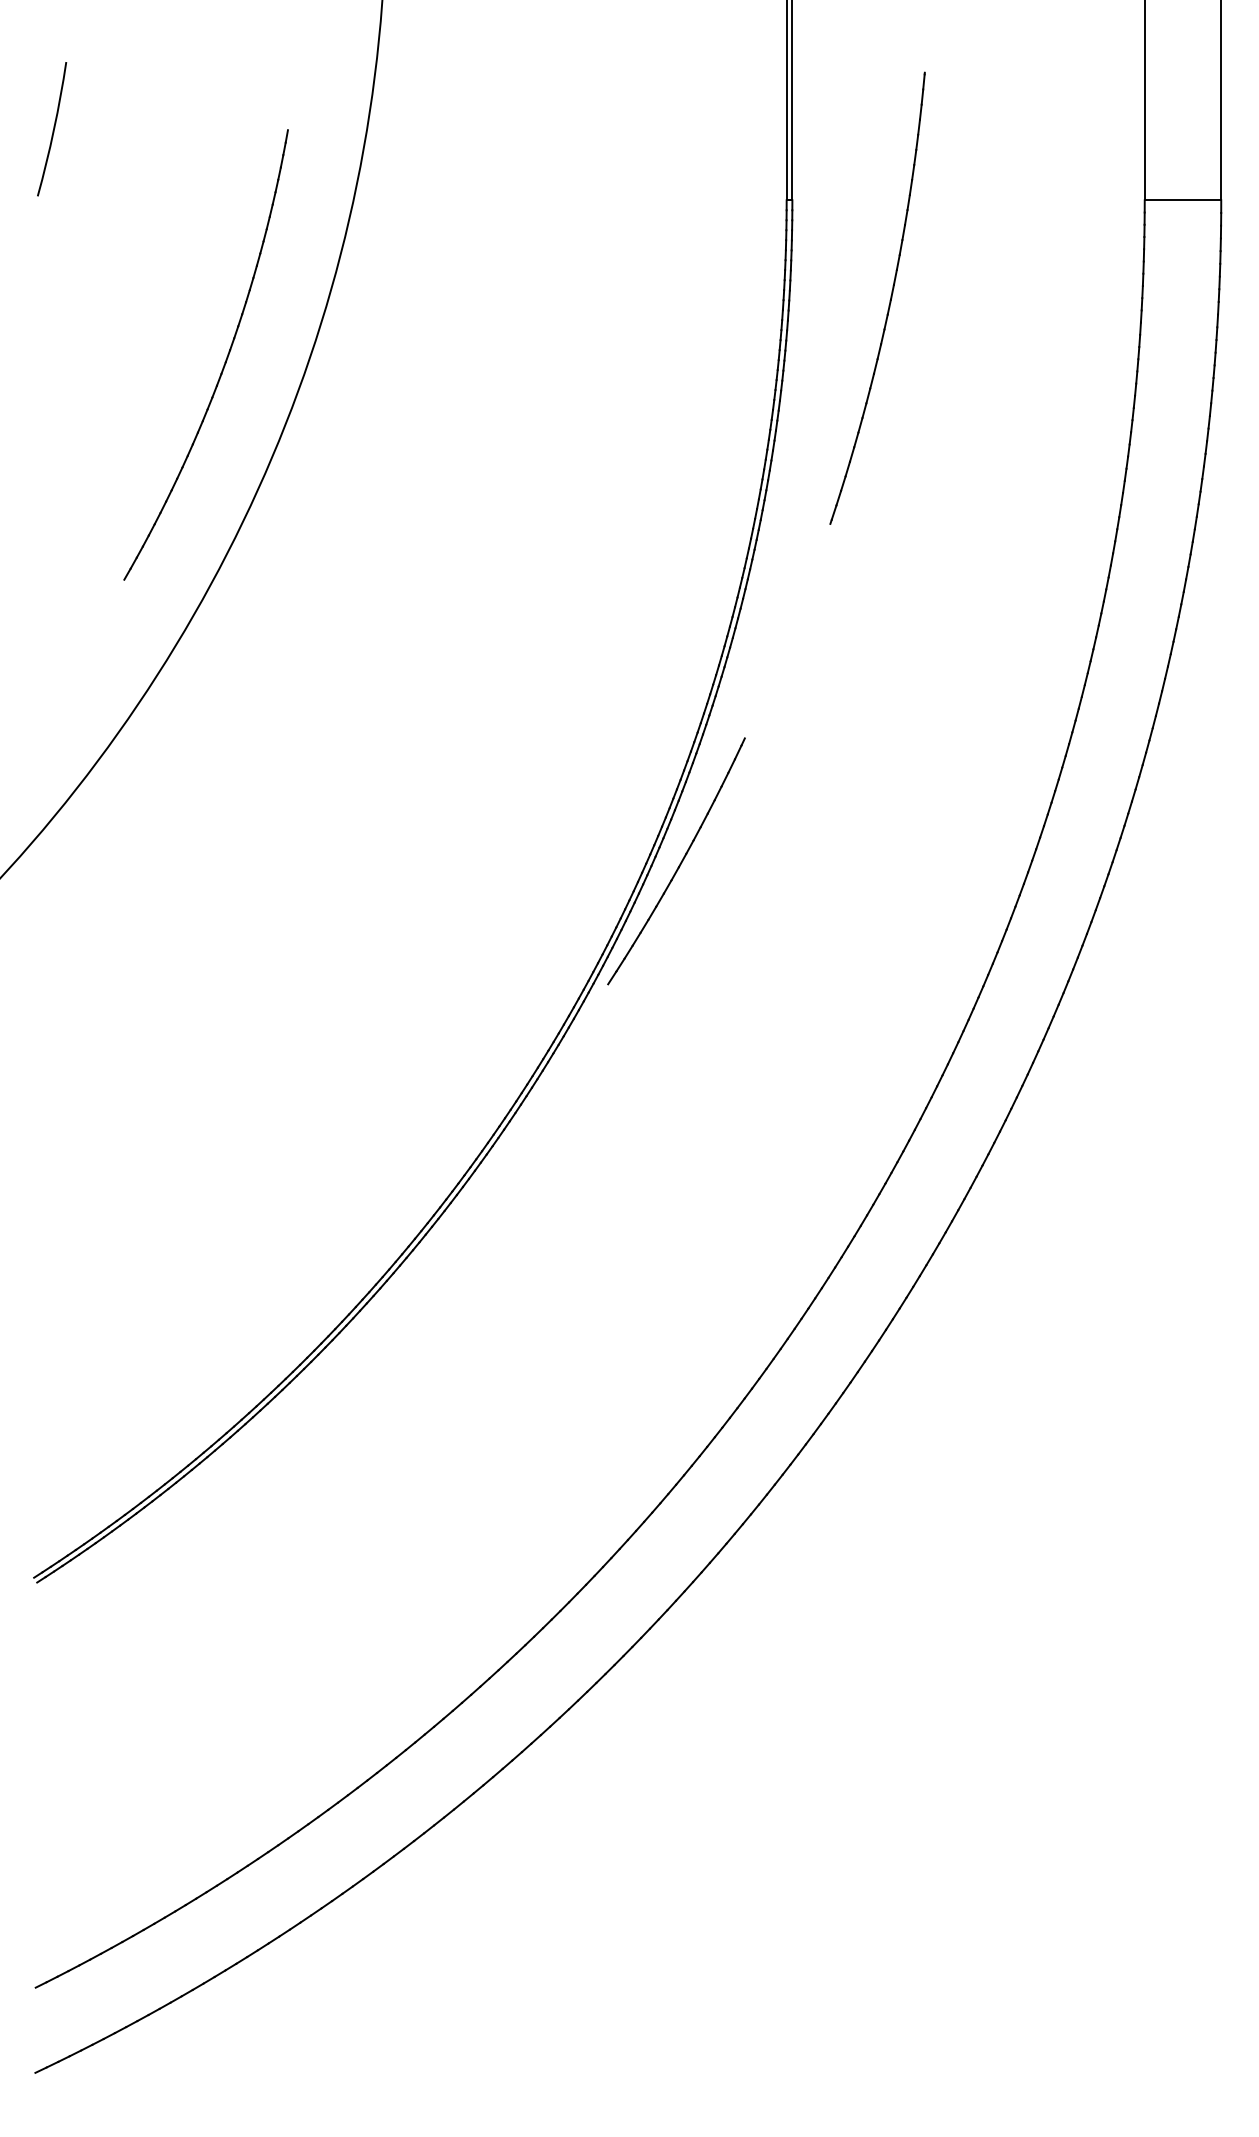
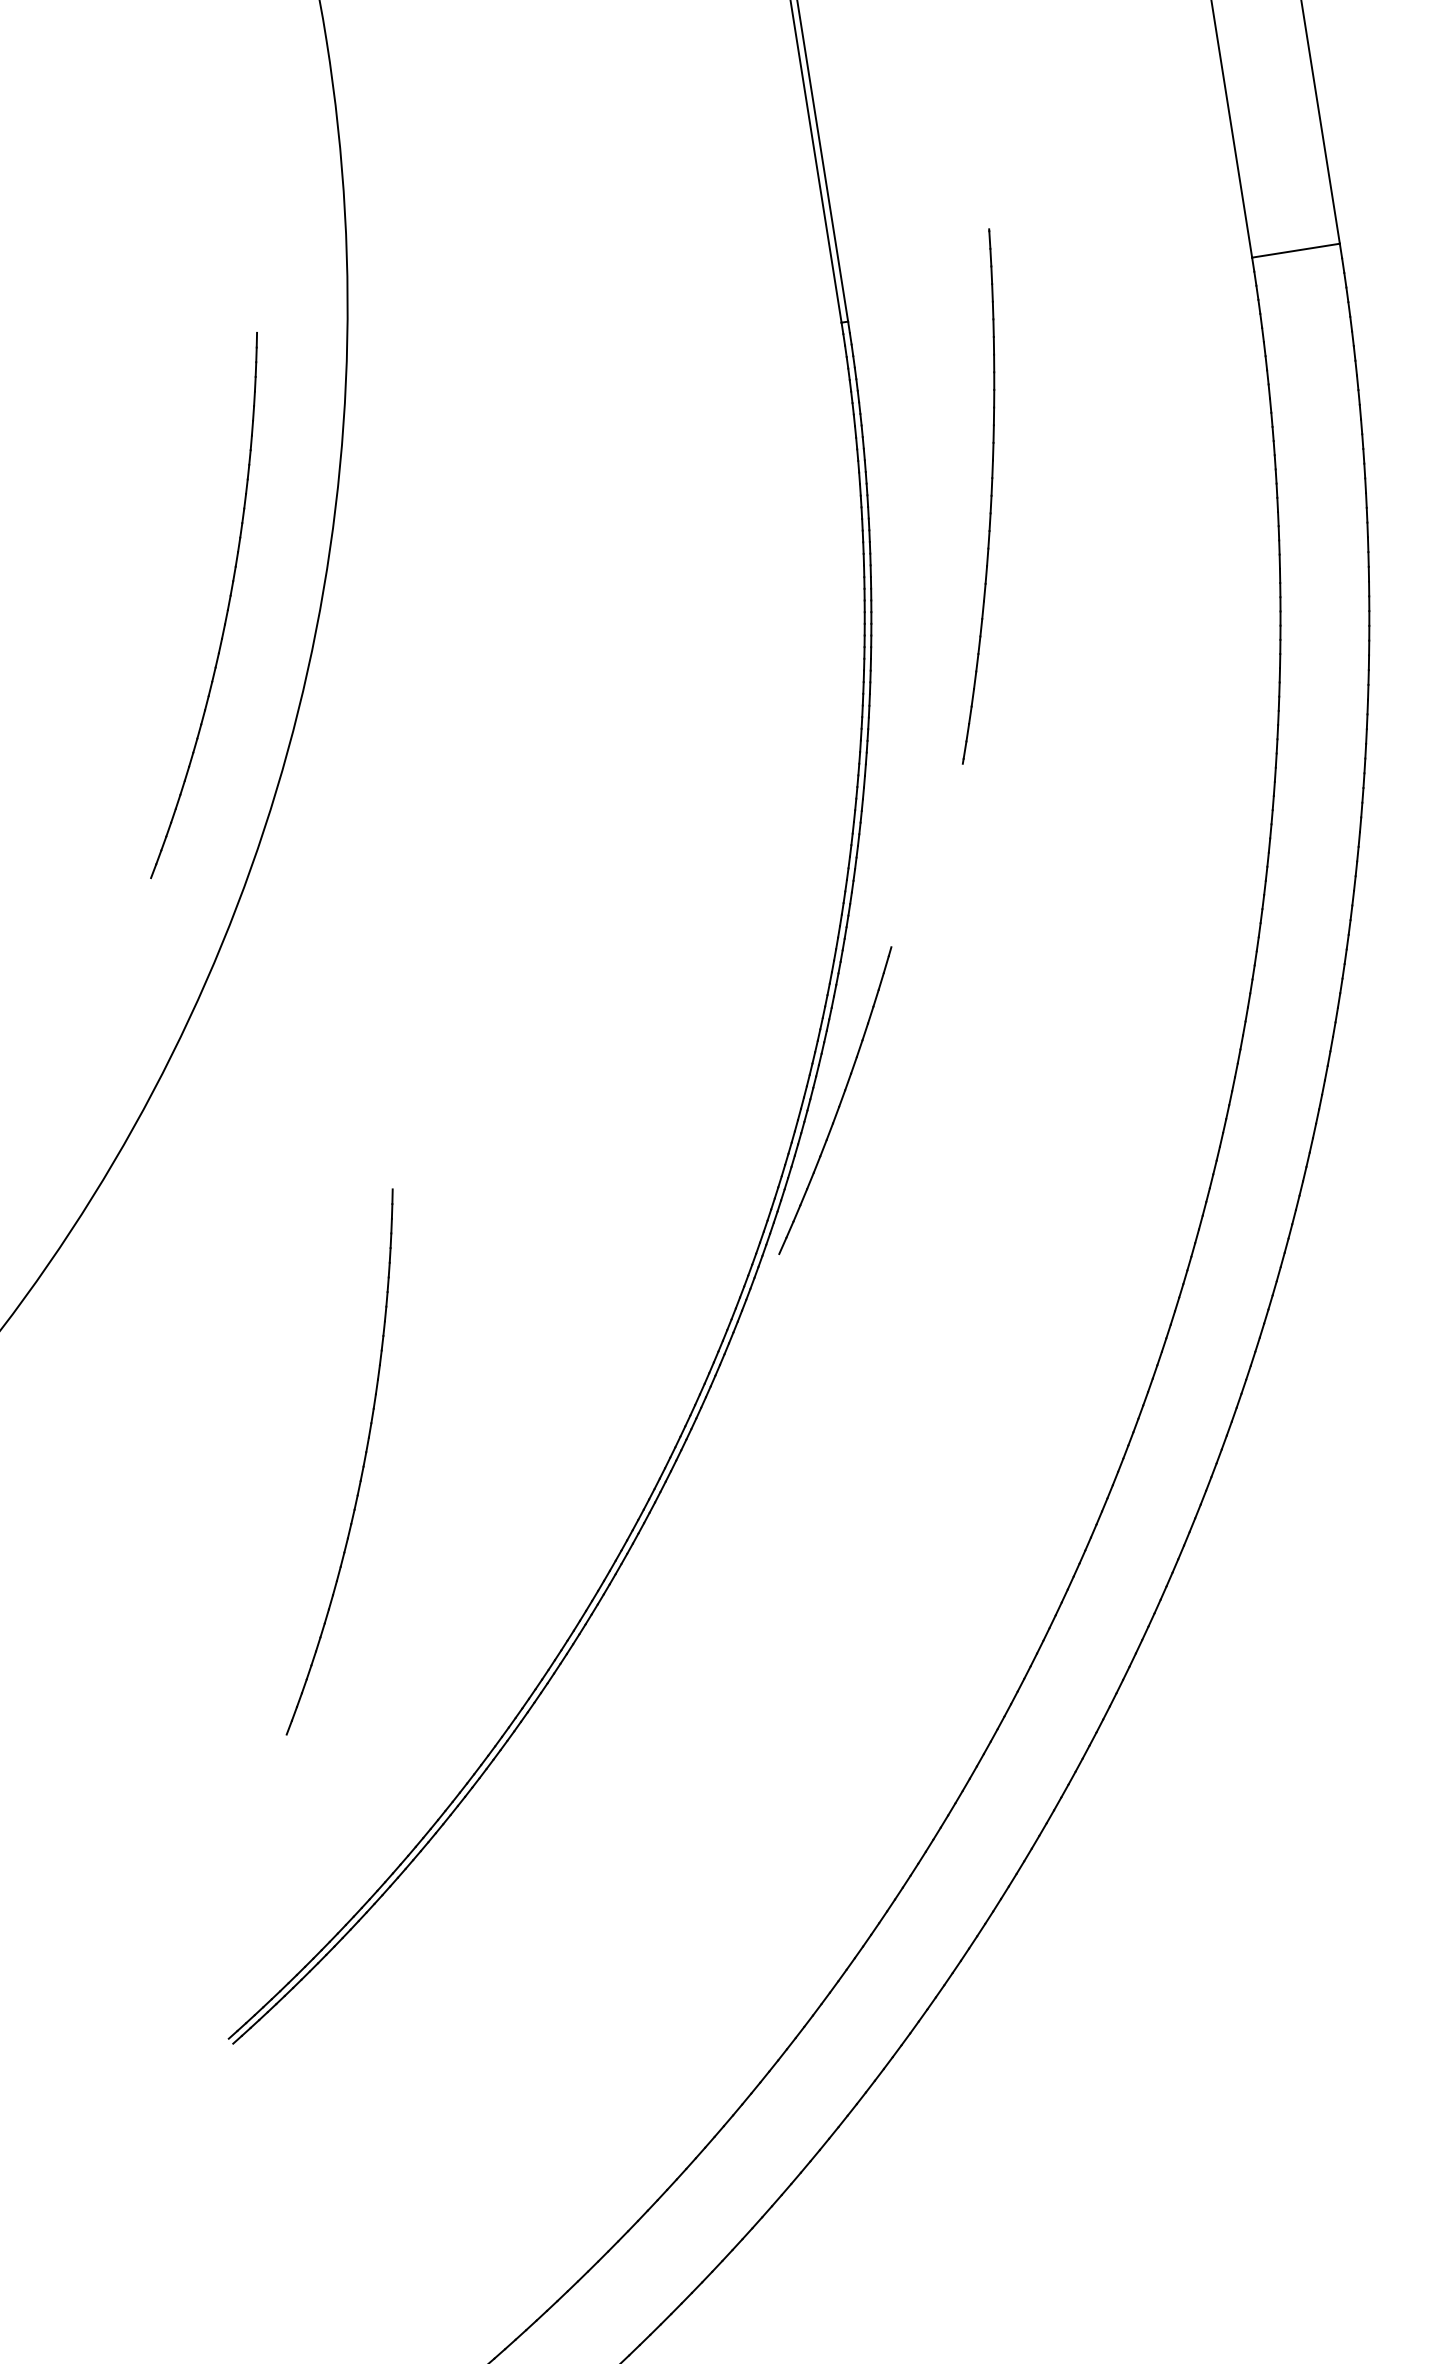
part: (889, 300) -> (990, 496), moved
part: (225, 1106) -> (362, 1463), added

